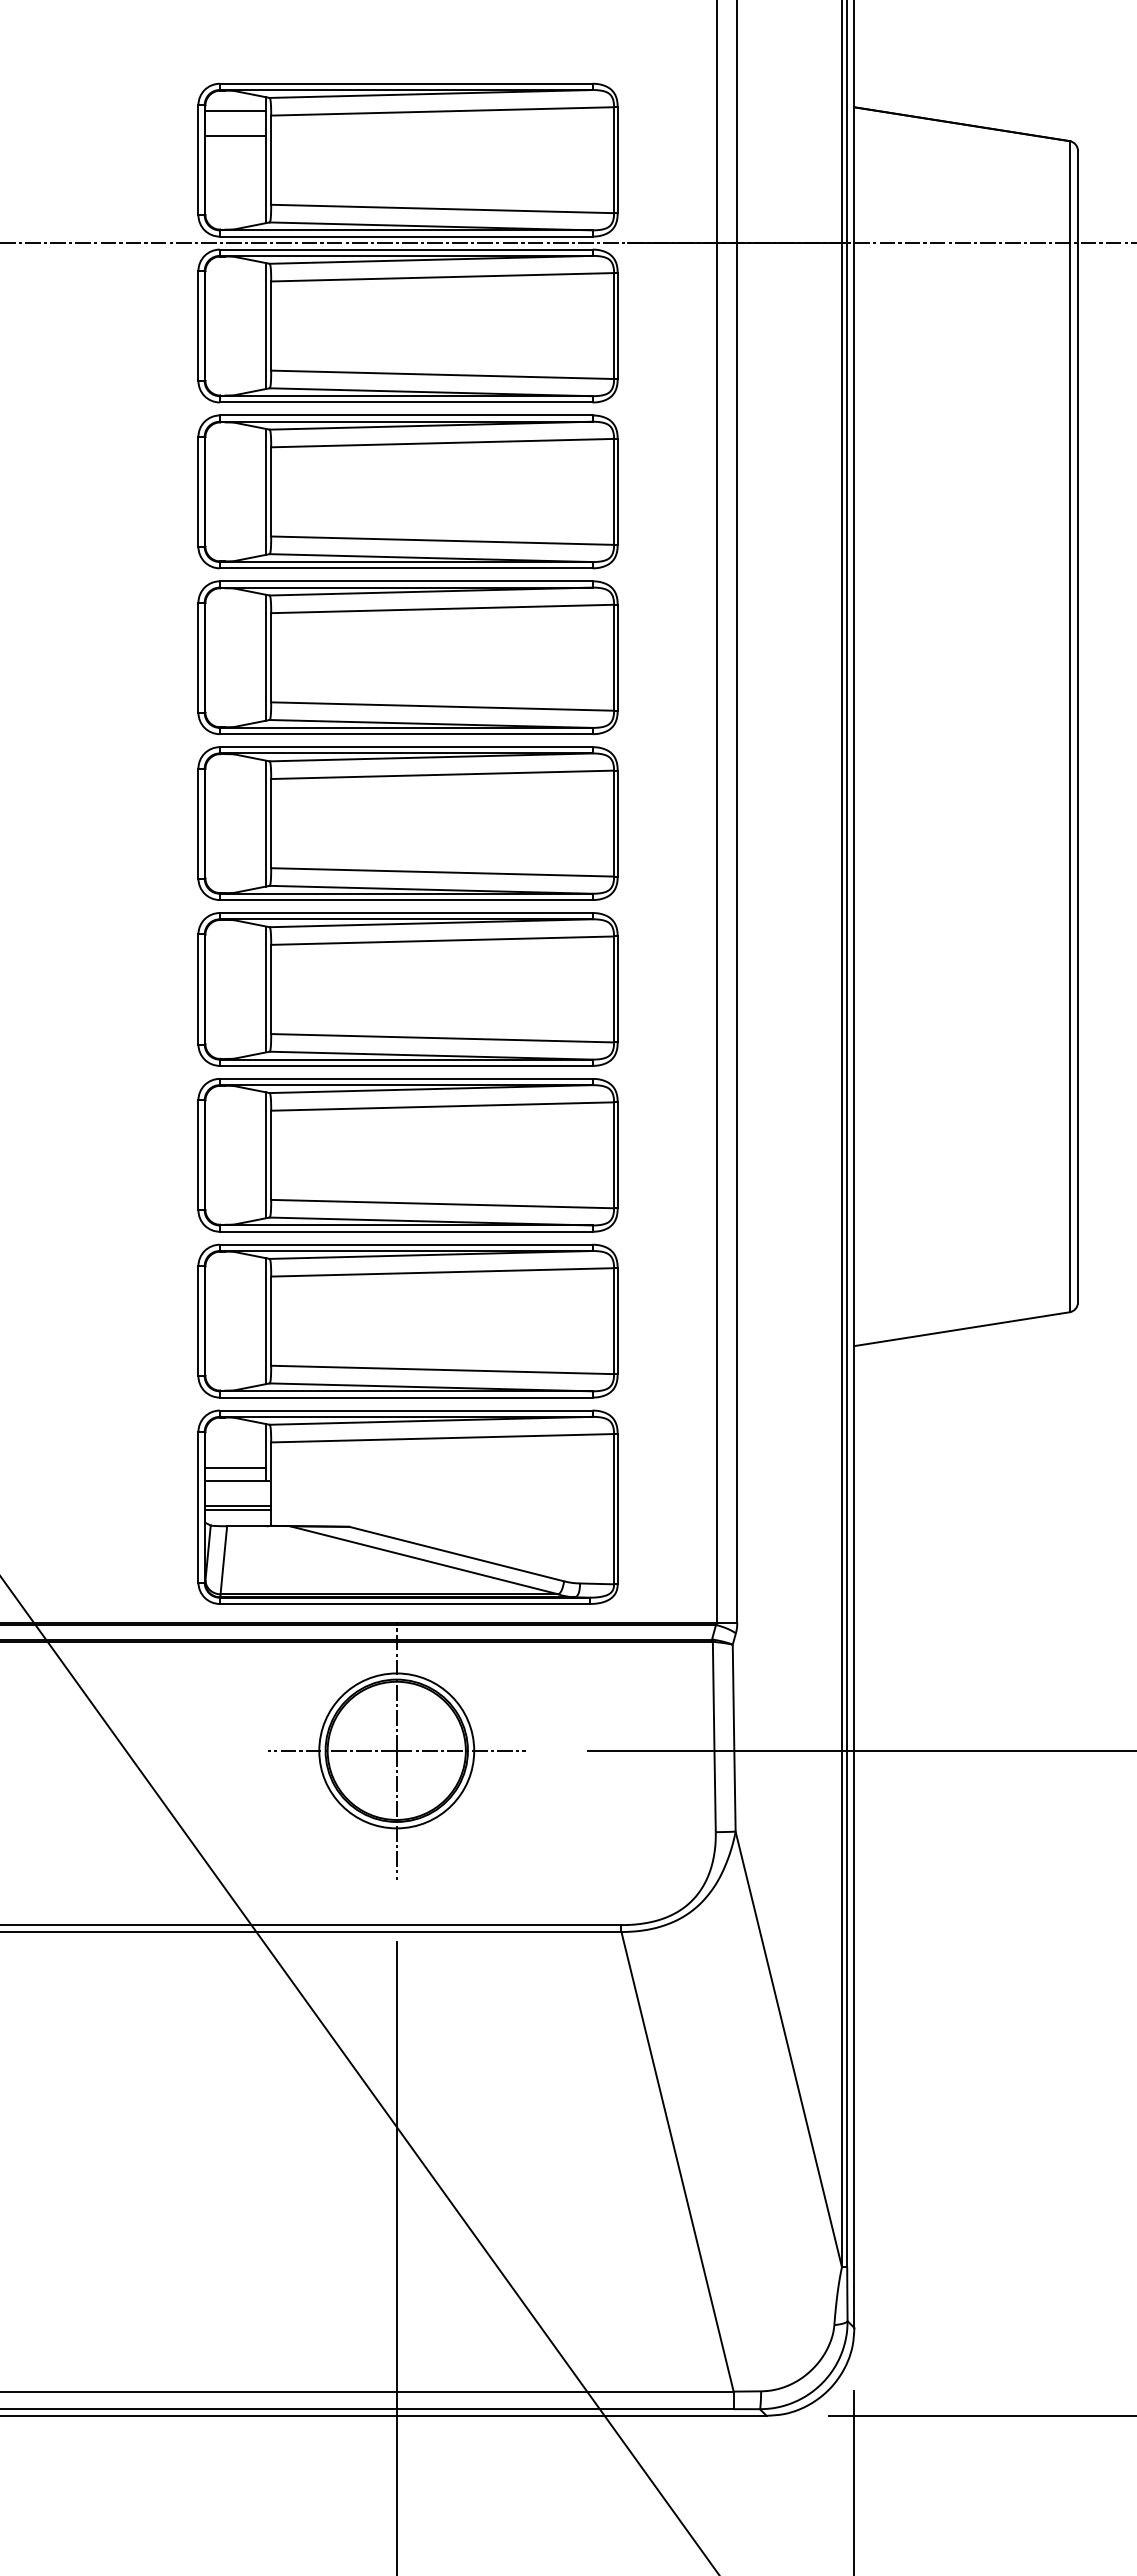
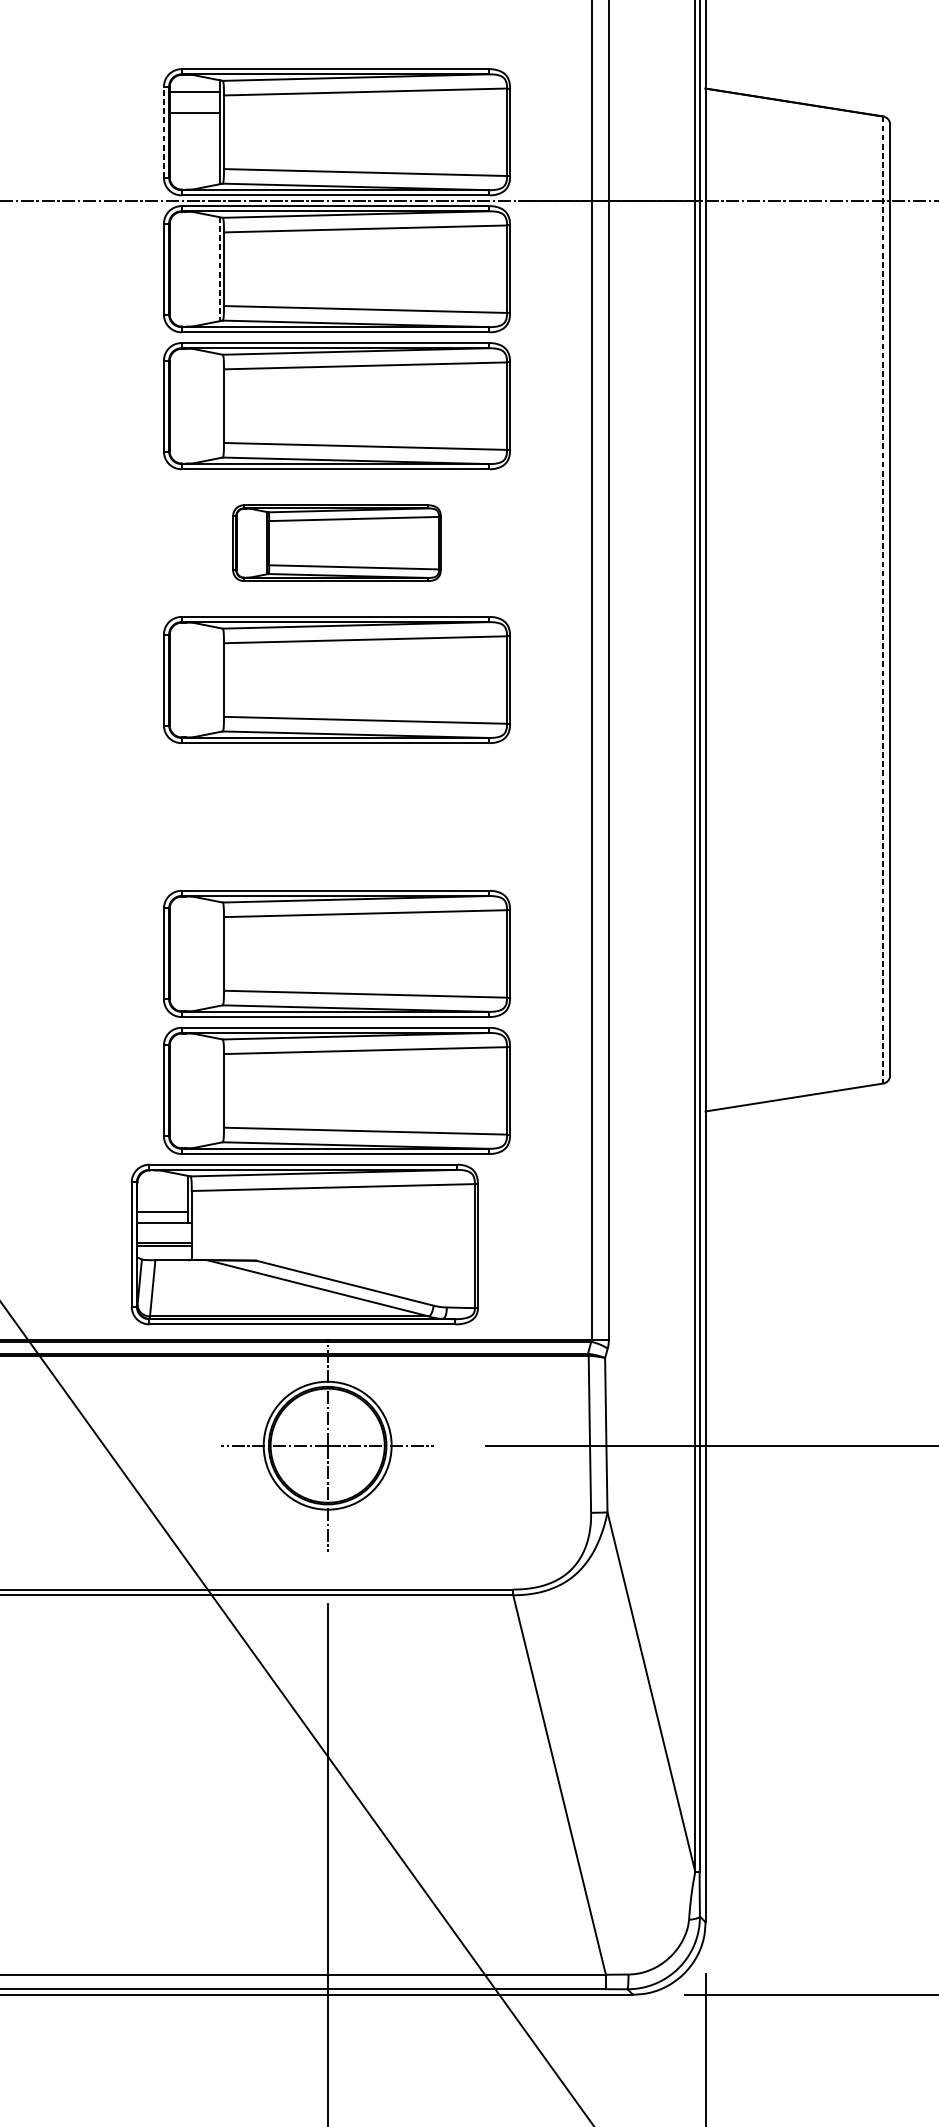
line: (198, 159) -> (163, 131), solid -> dashed
line: (266, 326) -> (220, 269), solid -> dashed
line: (266, 491) -> (220, 405), removed
part: (407, 657) -> (336, 542), size x0.6
line: (1069, 726) -> (883, 599), solid -> dashed
line: (266, 823) -> (220, 679), removed
part: (407, 989) -> (336, 817), removed
line: (266, 1155) -> (220, 954), removed
line: (266, 1321) -> (220, 1091), removed
part: (407, 1506) -> (304, 1243), moved

